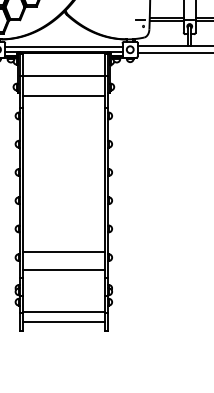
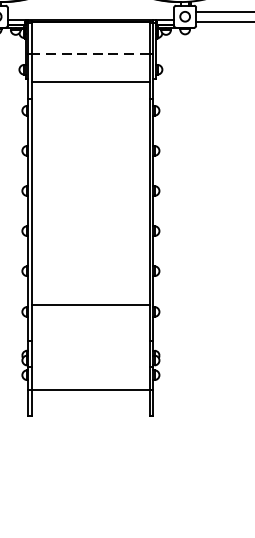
line: (63, 47) -> (90, 13), removed
line: (63, 76) -> (90, 54), solid -> dashed
line: (63, 270) -> (90, 330), removed
line: (63, 322) -> (90, 404), removed

